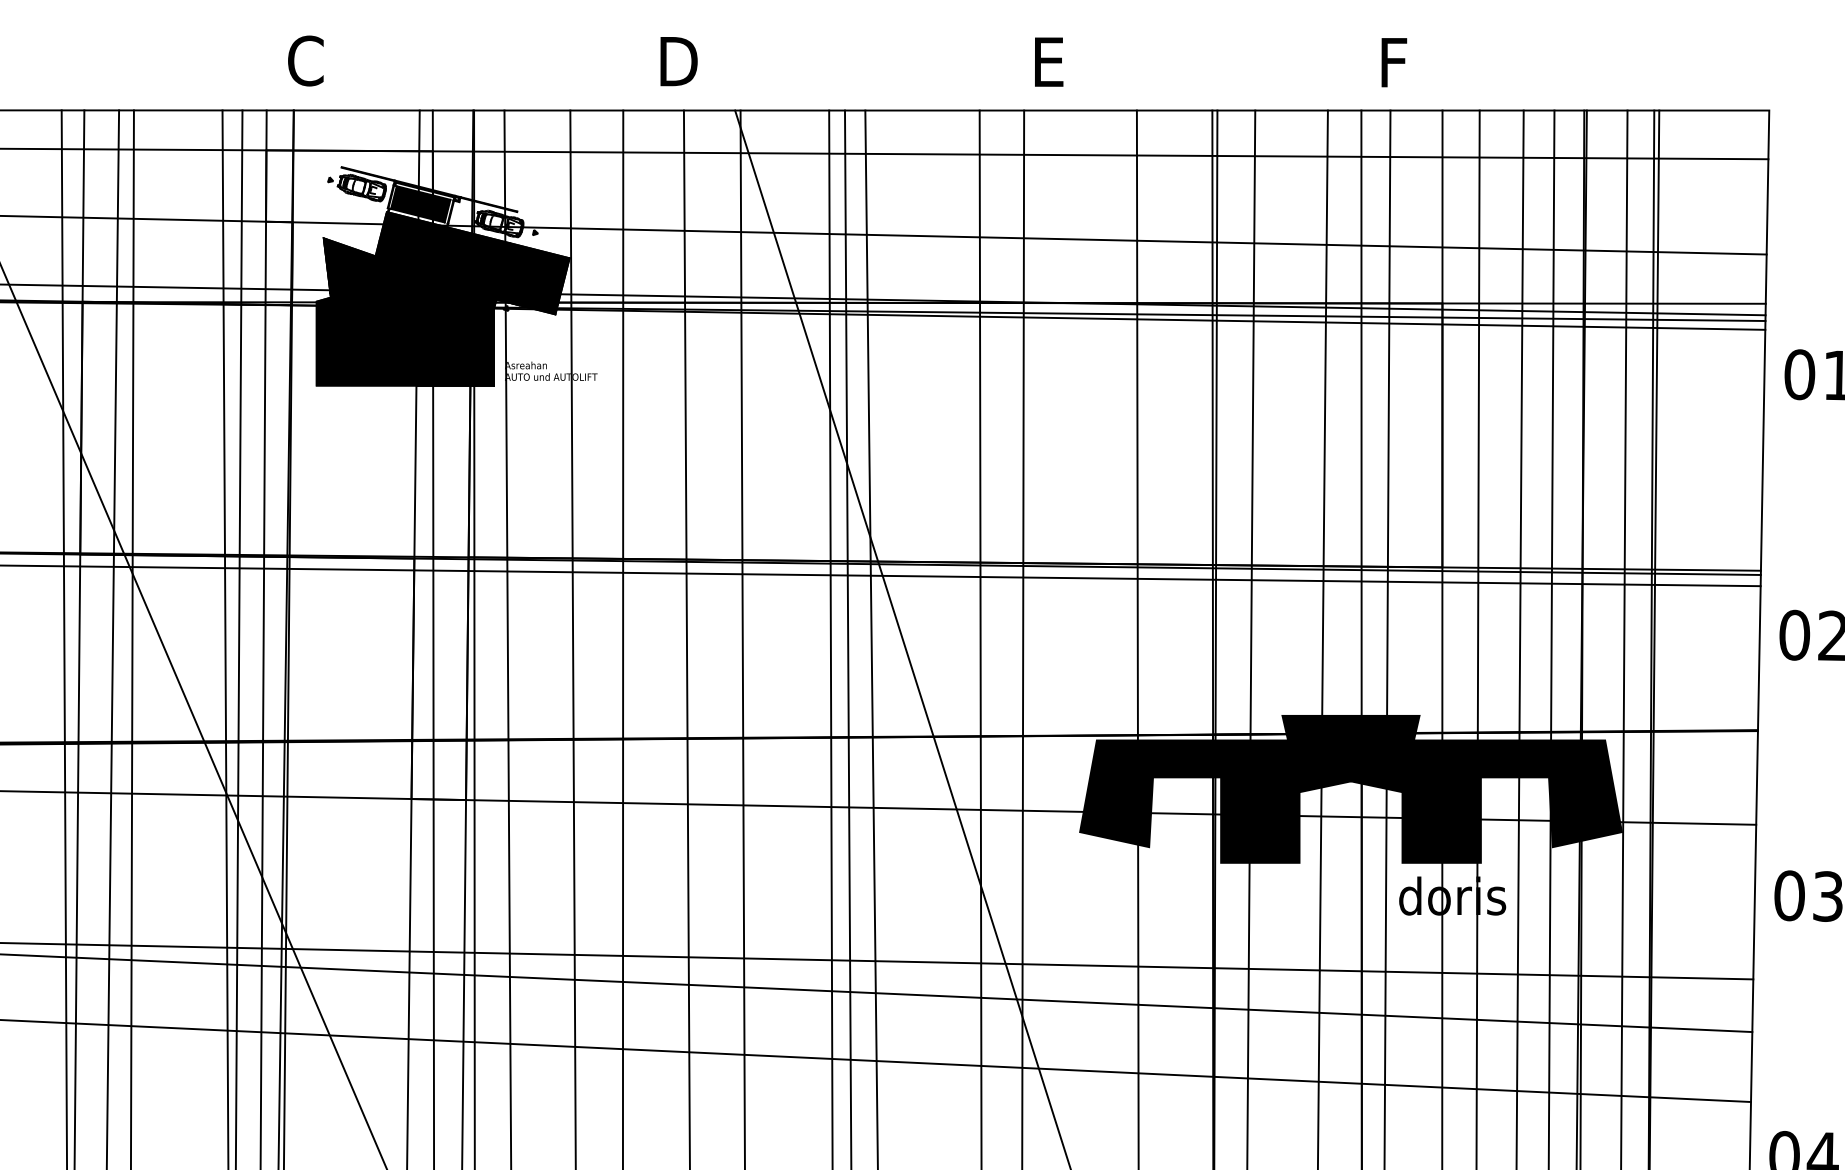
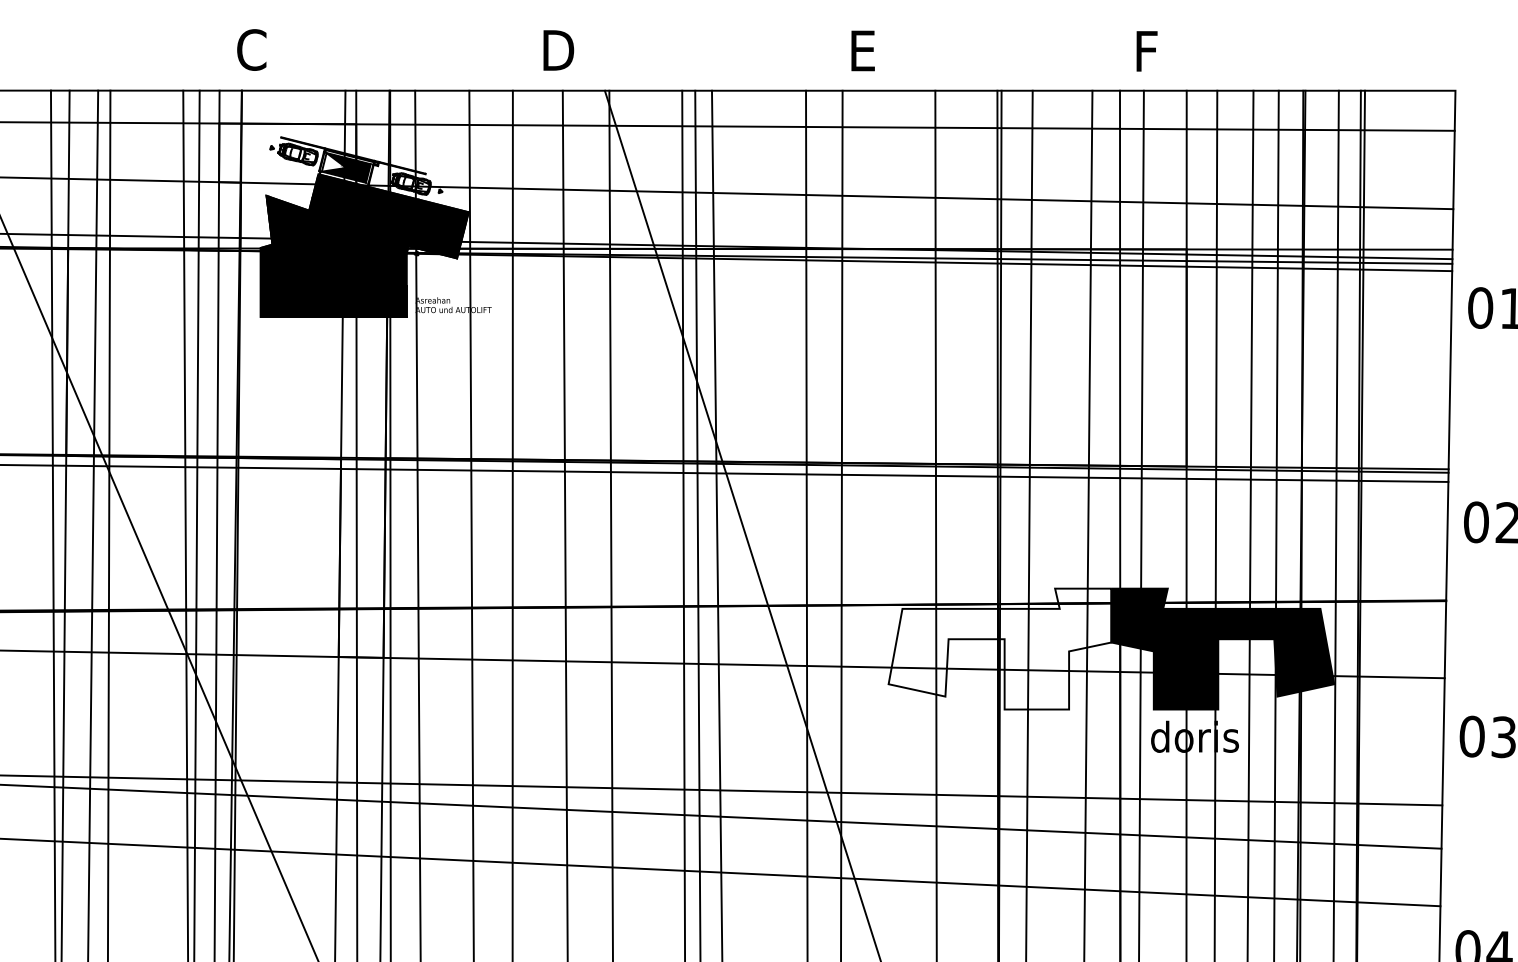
fill: (405, 197) -> (333, 162), removed
fill: (1215, 788) -> (999, 648), removed

